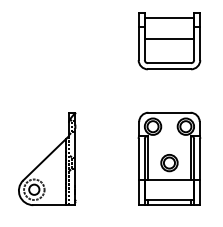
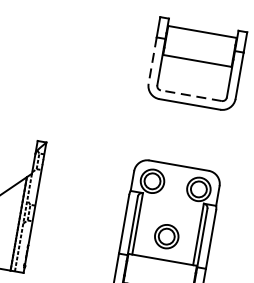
line: (138, 44) -> (152, 61), solid -> dashed
line: (169, 63) -> (191, 96), solid -> dashed

